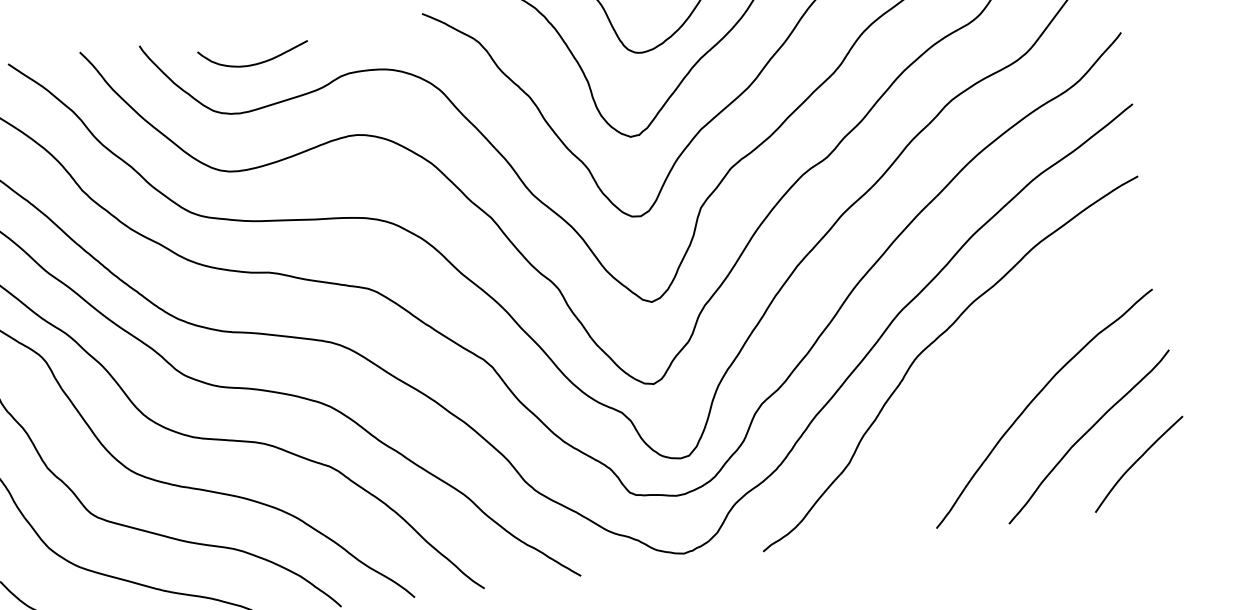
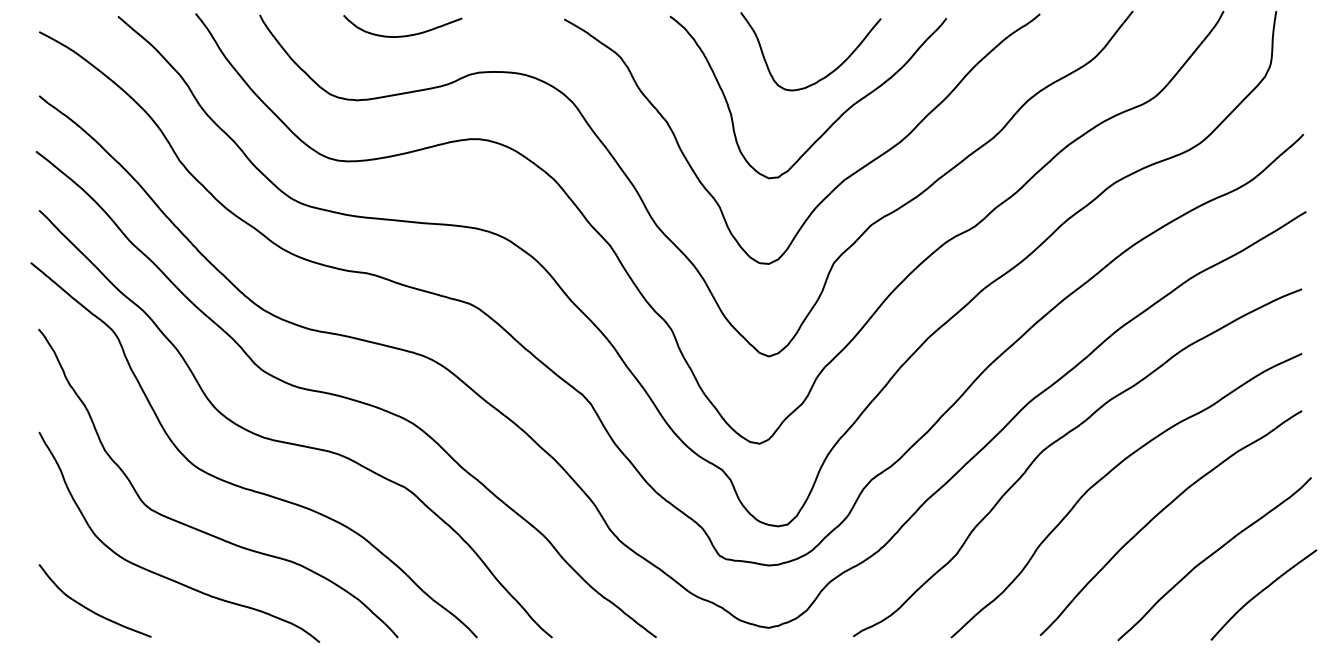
curve: (254, 63) -> (402, 35), moved
curve: (979, 372) -> (1107, 475), added

